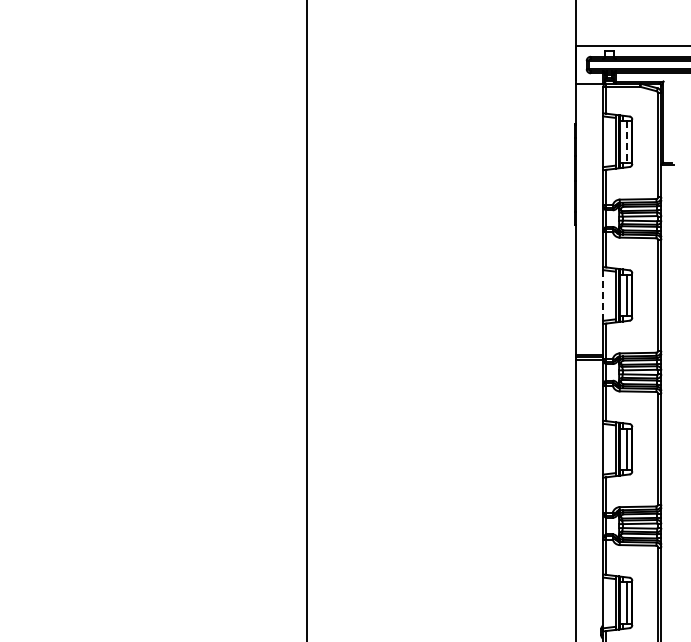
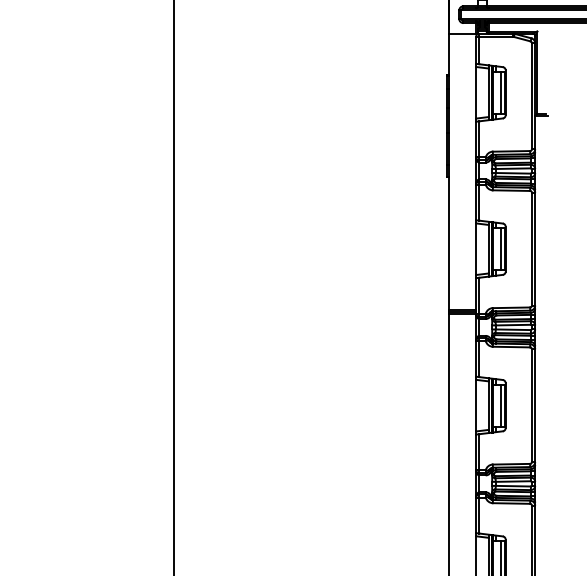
line: (627, 141) -> (500, 92), dashed -> solid
line: (603, 296) -> (476, 250), dashed -> solid

